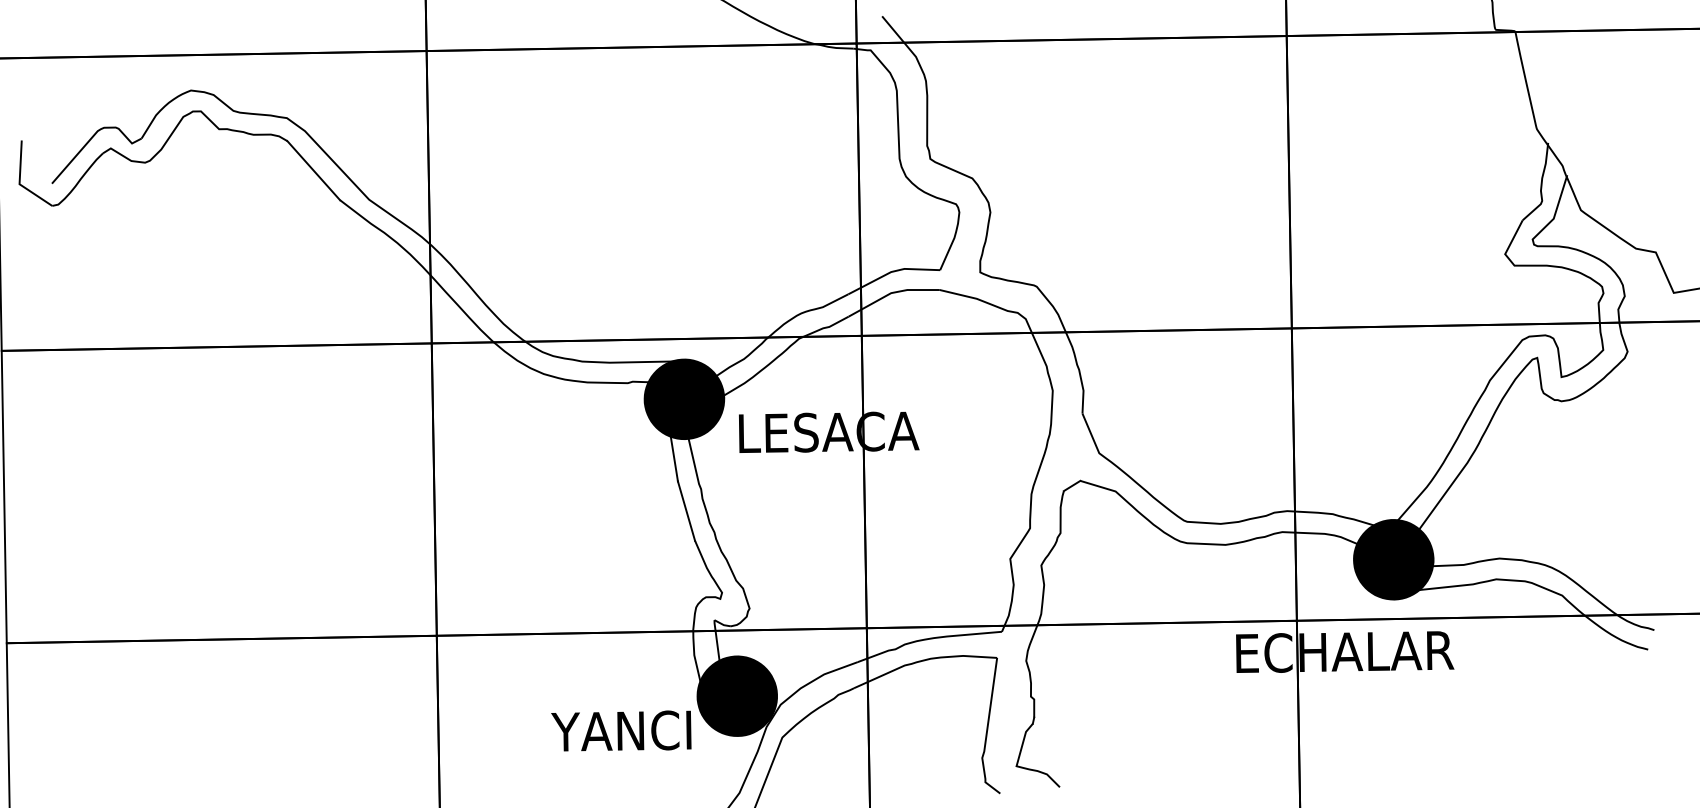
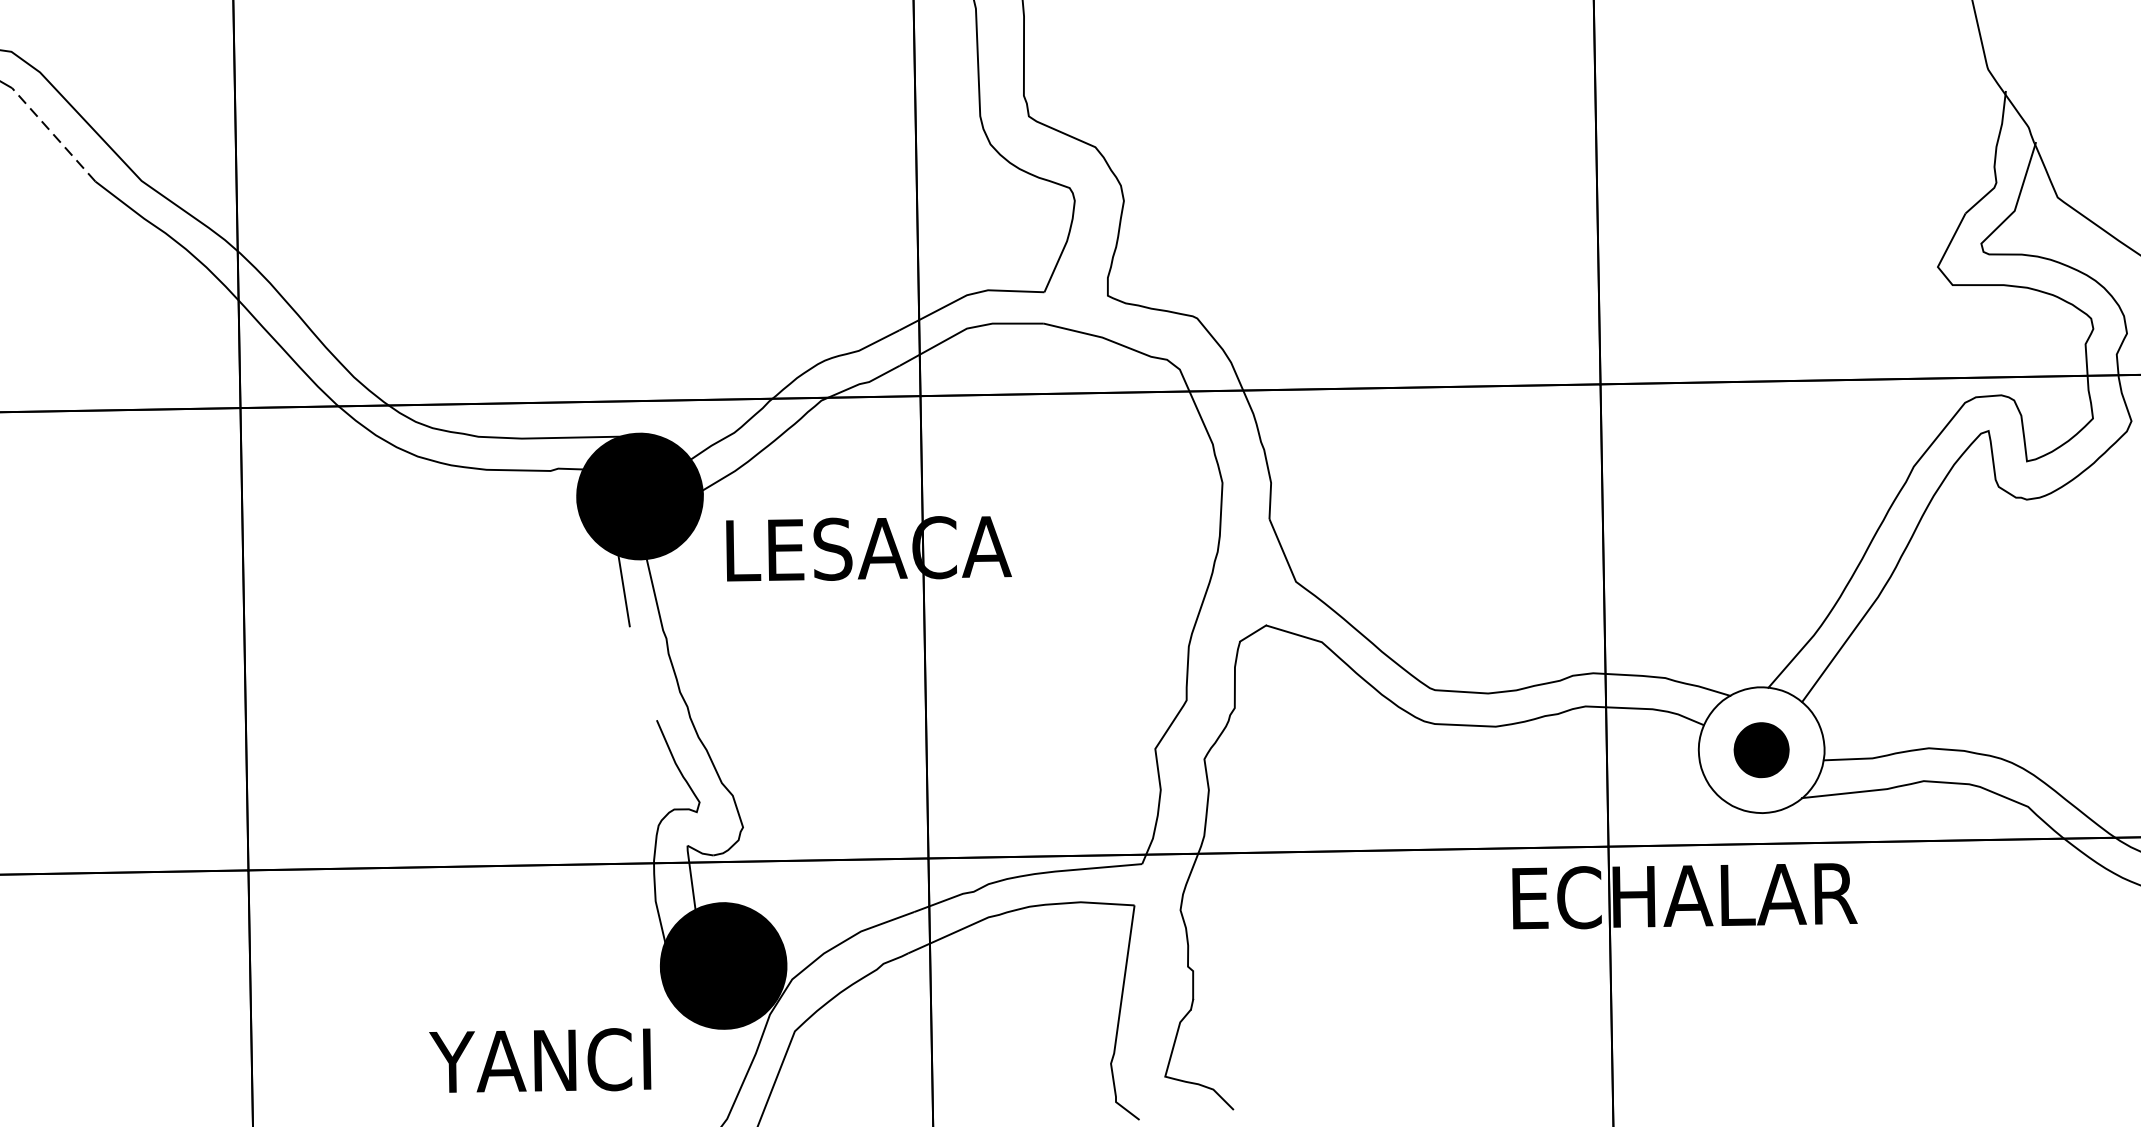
line: (313, 170) -> (53, 134), solid -> dashed
line: (686, 510) -> (643, 672), removed
fill: (1393, 559) -> (1761, 749), removed
text: (621, 730) -> (540, 1059), moved

